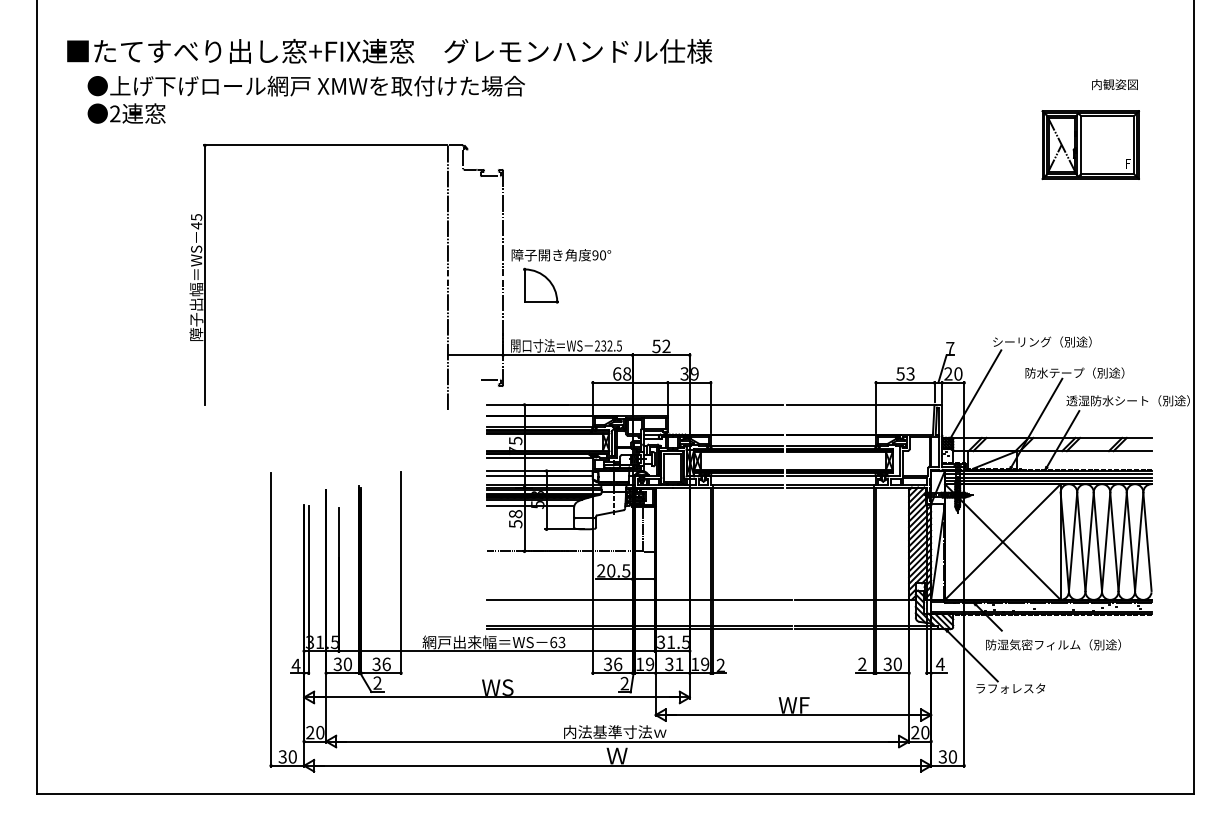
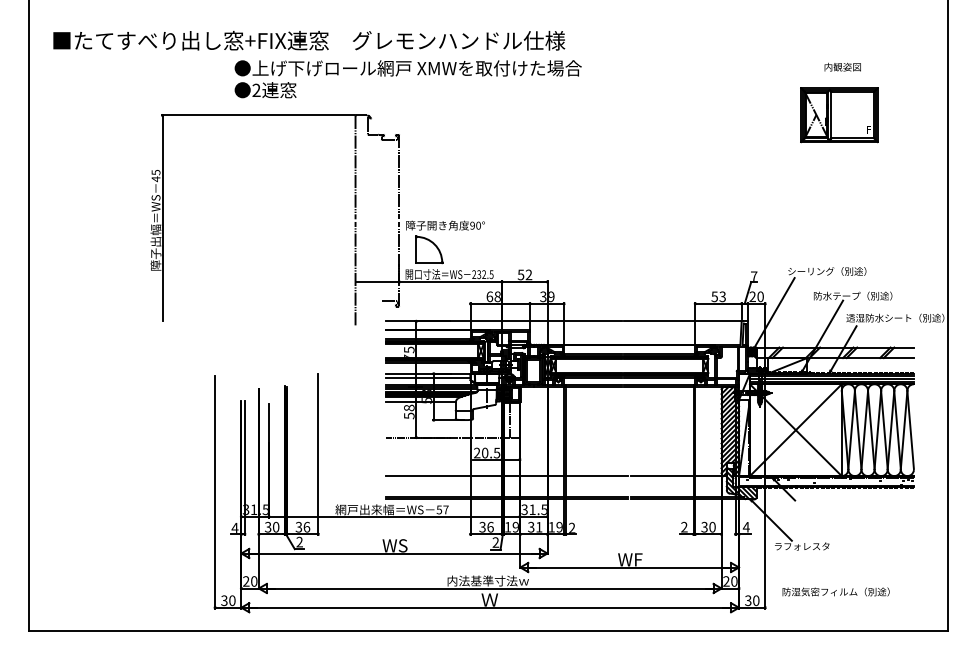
text: (1114, 84) -> (842, 67), moved
text: (305, 99) -> (407, 78), moved
part: (1090, 145) -> (839, 115), moved
part: (551, 281) -> (437, 246), moved
text: (557, 642) -> (442, 509), 63 -> 57
text: (1053, 644) -> (836, 591), moved

